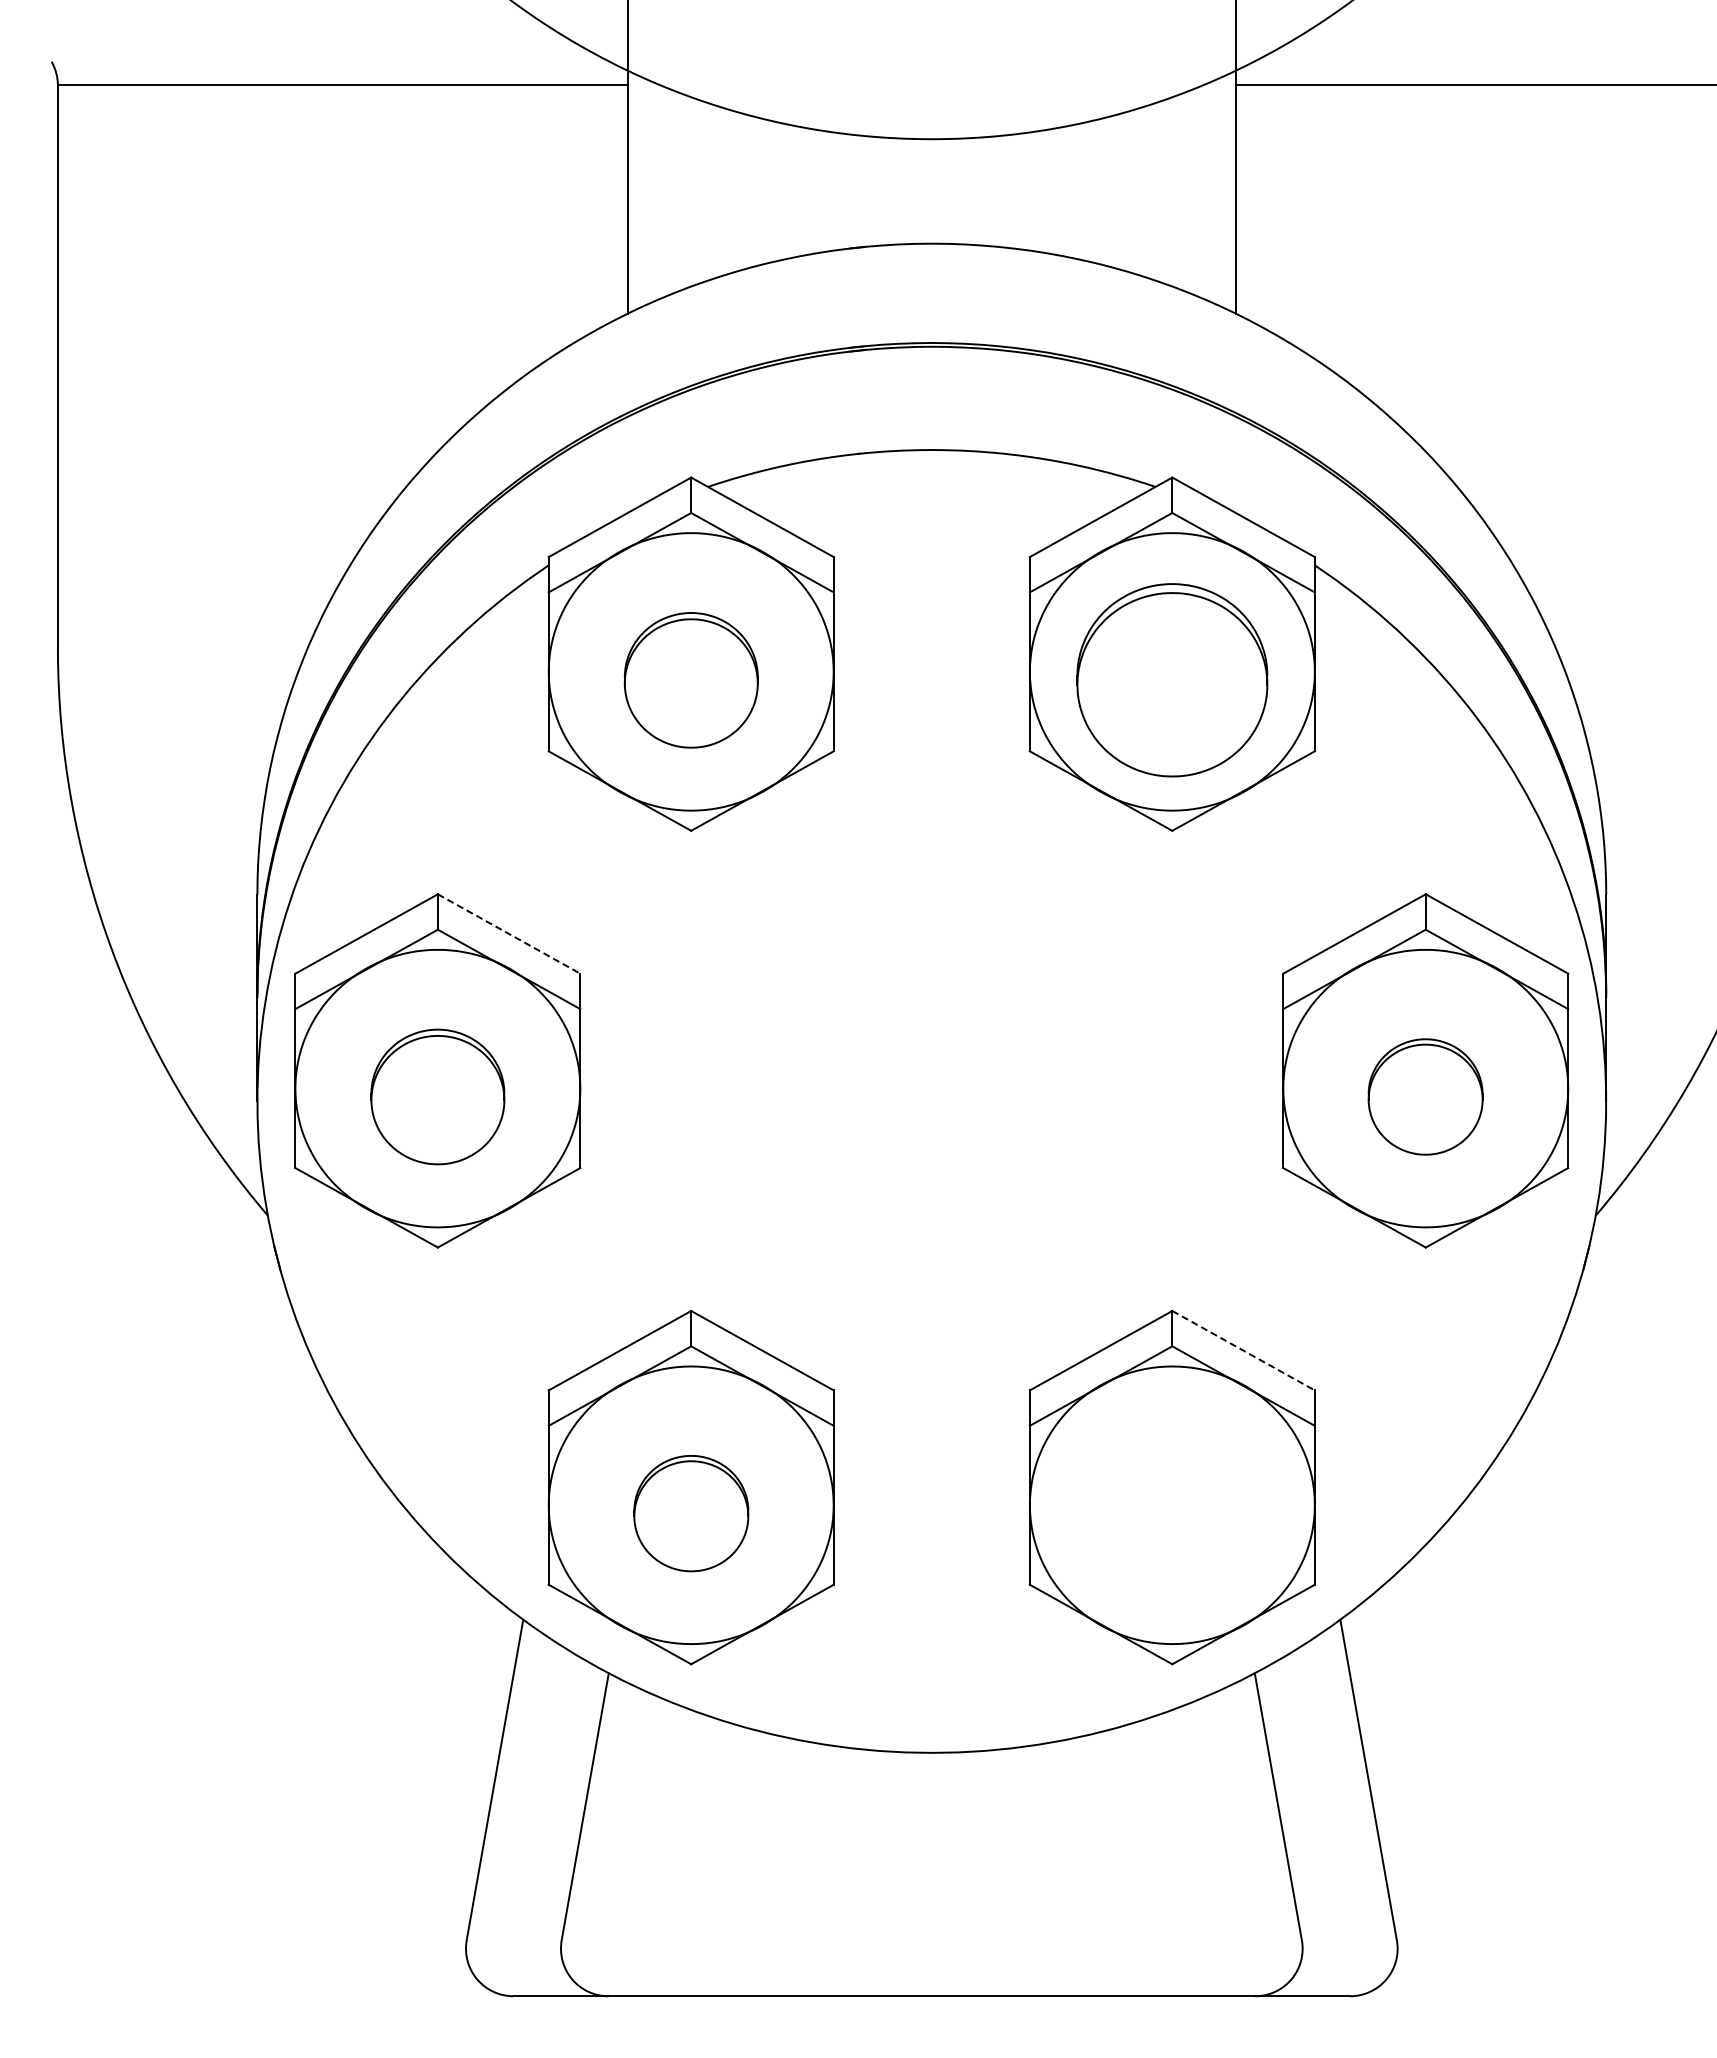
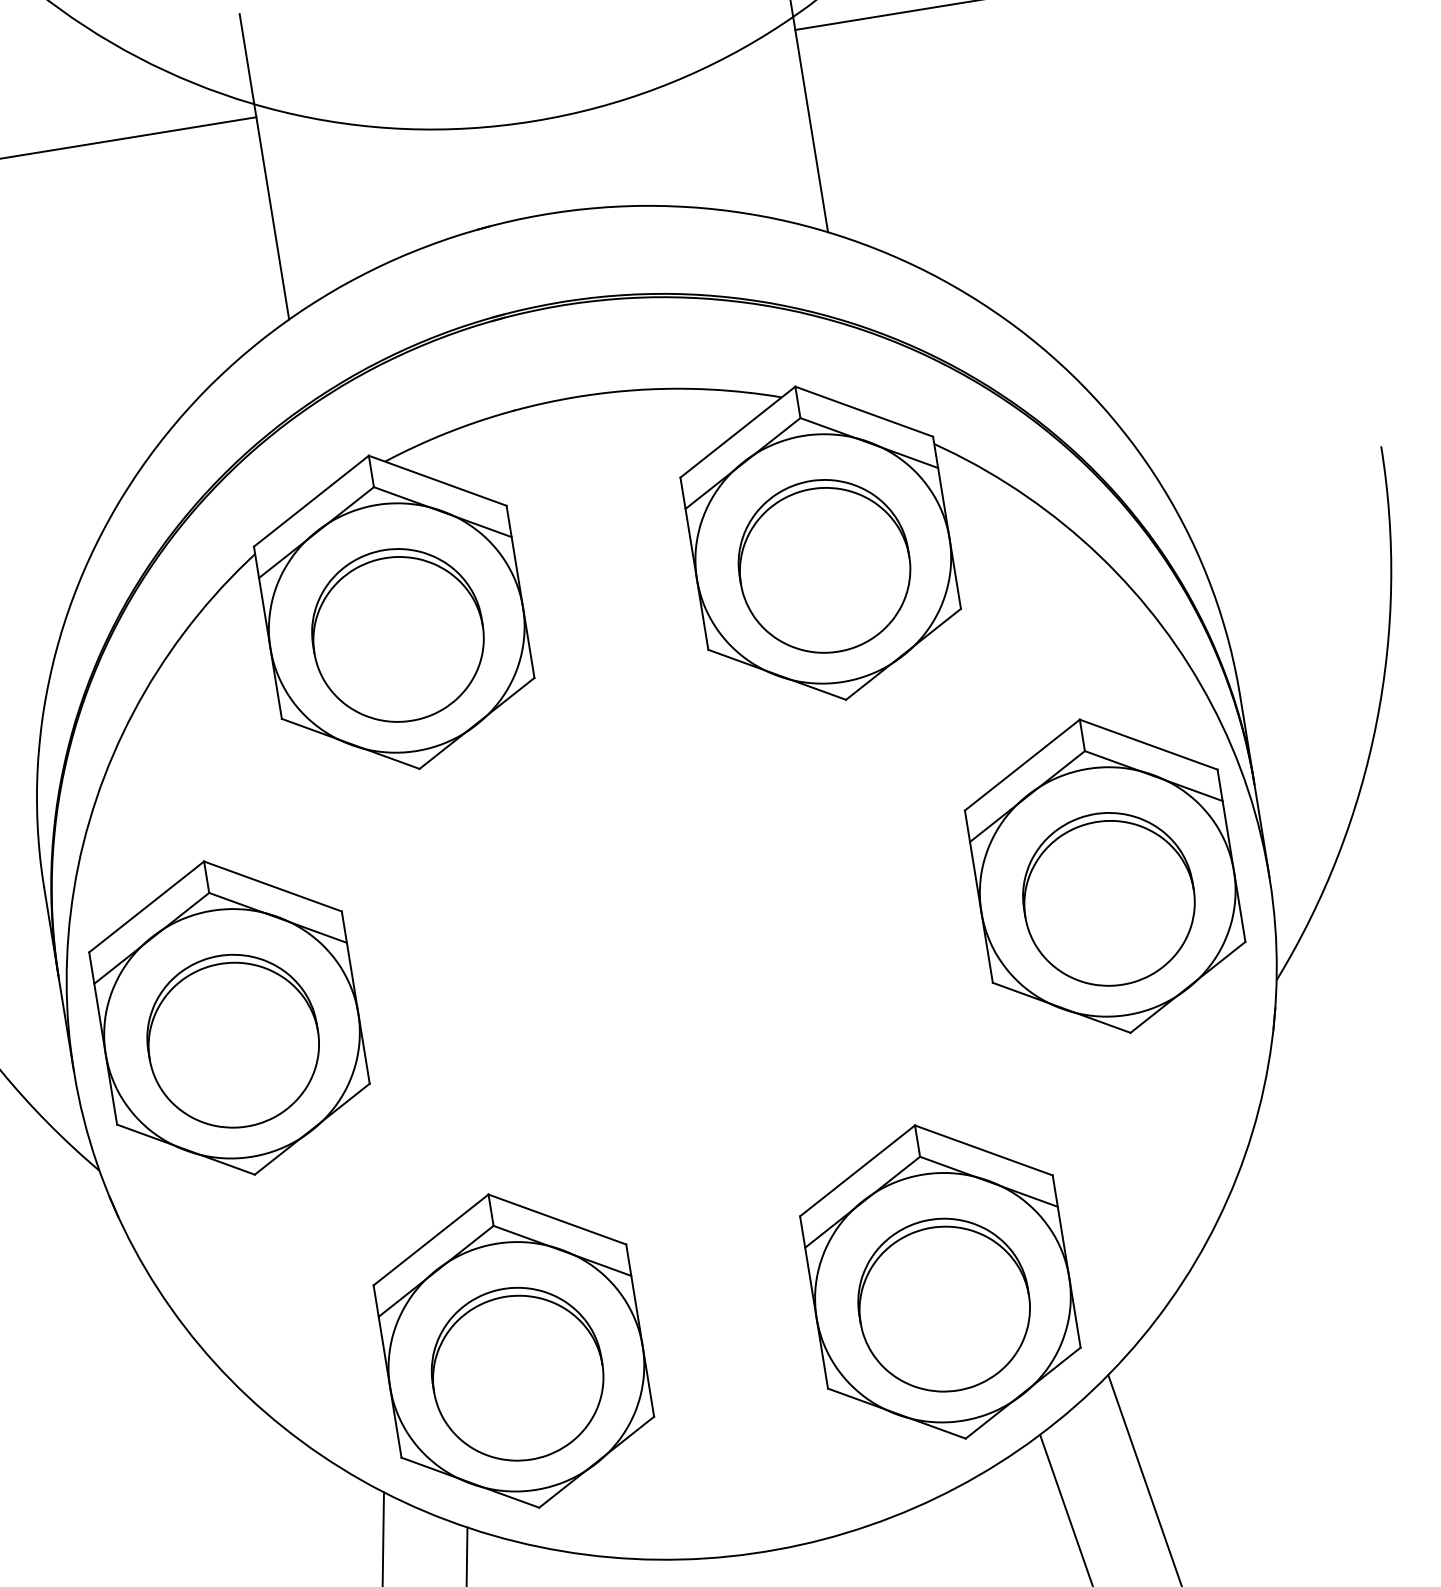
part: (691, 680) -> (398, 635), size x1.43
line: (509, 933) -> (273, 886), dashed -> solid
part: (437, 1096) -> (232, 1040), size x1.43
part: (1425, 1096) -> (1108, 898), size x1.67
line: (1243, 1350) -> (983, 1150), dashed -> solid
part: (691, 1513) -> (517, 1374), size x1.67
part: (1172, 1513) -> (944, 1304), added

